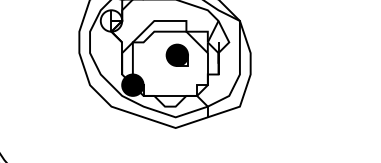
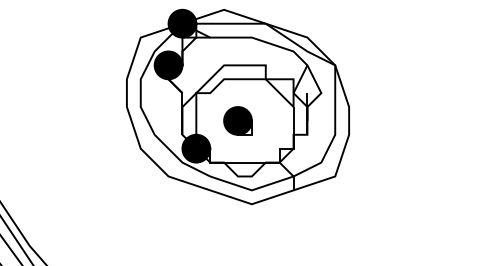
fill: (111, 21) -> (168, 65), added
part: (176, 55) -> (237, 120), moved

